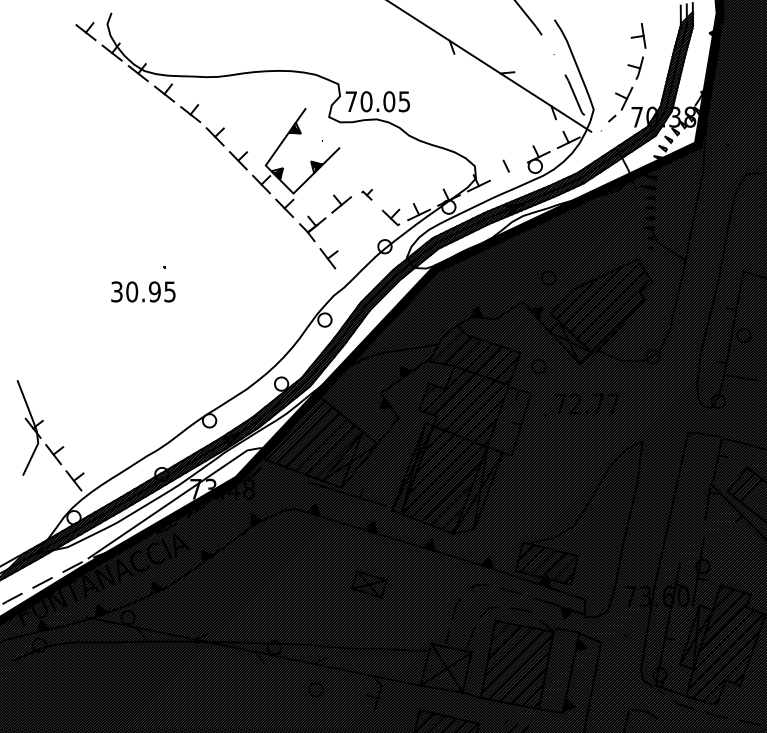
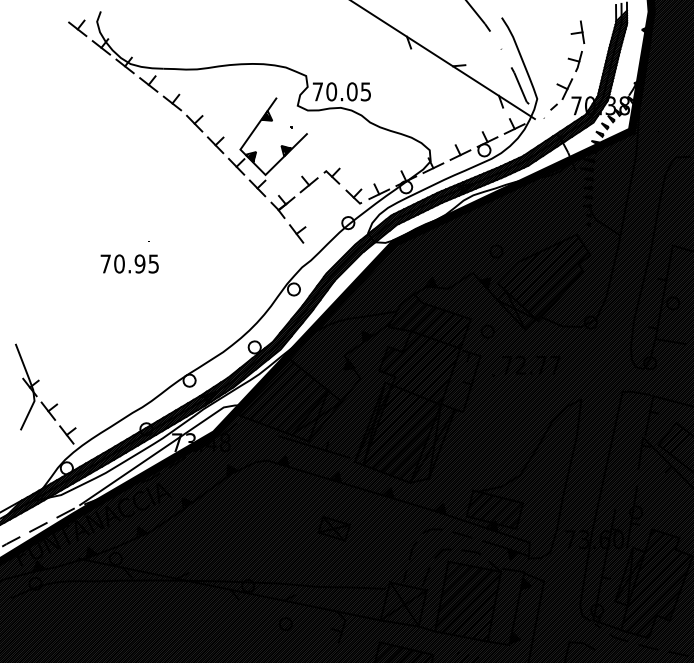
line: (508, 171) -> (460, 155), added
part: (366, 194) -> (331, 175), size x1.67
text: (116, 291) -> (105, 263), 30.95 -> 70.95

